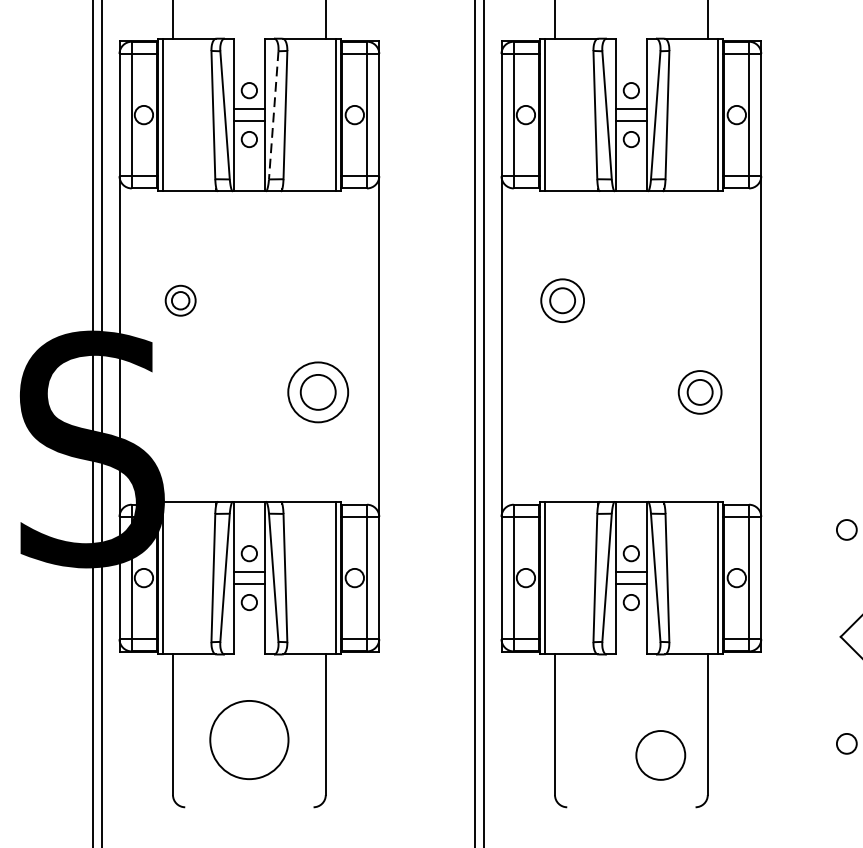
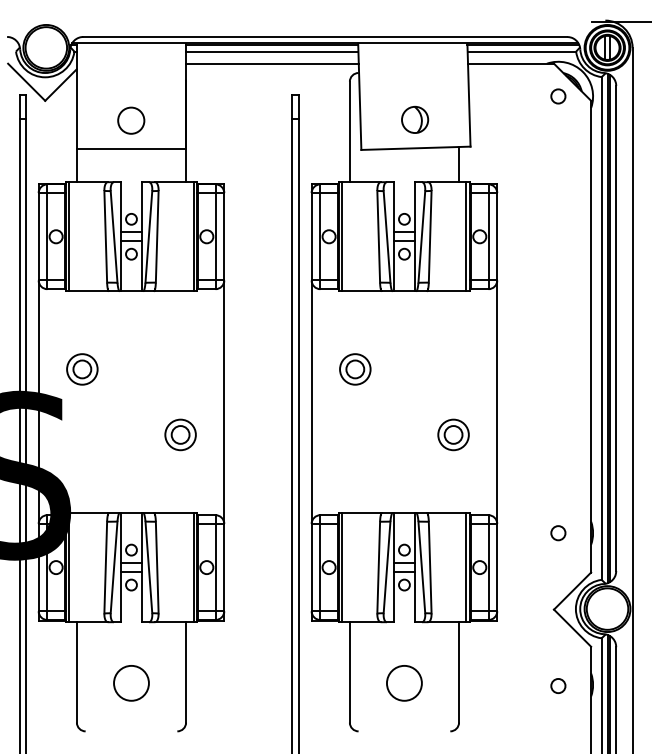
line: (273, 114) -> (148, 236), dashed -> solid
part: (180, 300) -> (82, 369), size x1.43
part: (317, 391) -> (180, 434), size x0.71
circle: (249, 738) -> (131, 682), size x0.62
circle: (660, 755) -> (404, 683), moved

